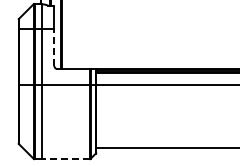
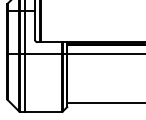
line: (54, 47) -> (35, 25), dashed -> solid
line: (65, 159) -> (43, 111), dashed -> solid

